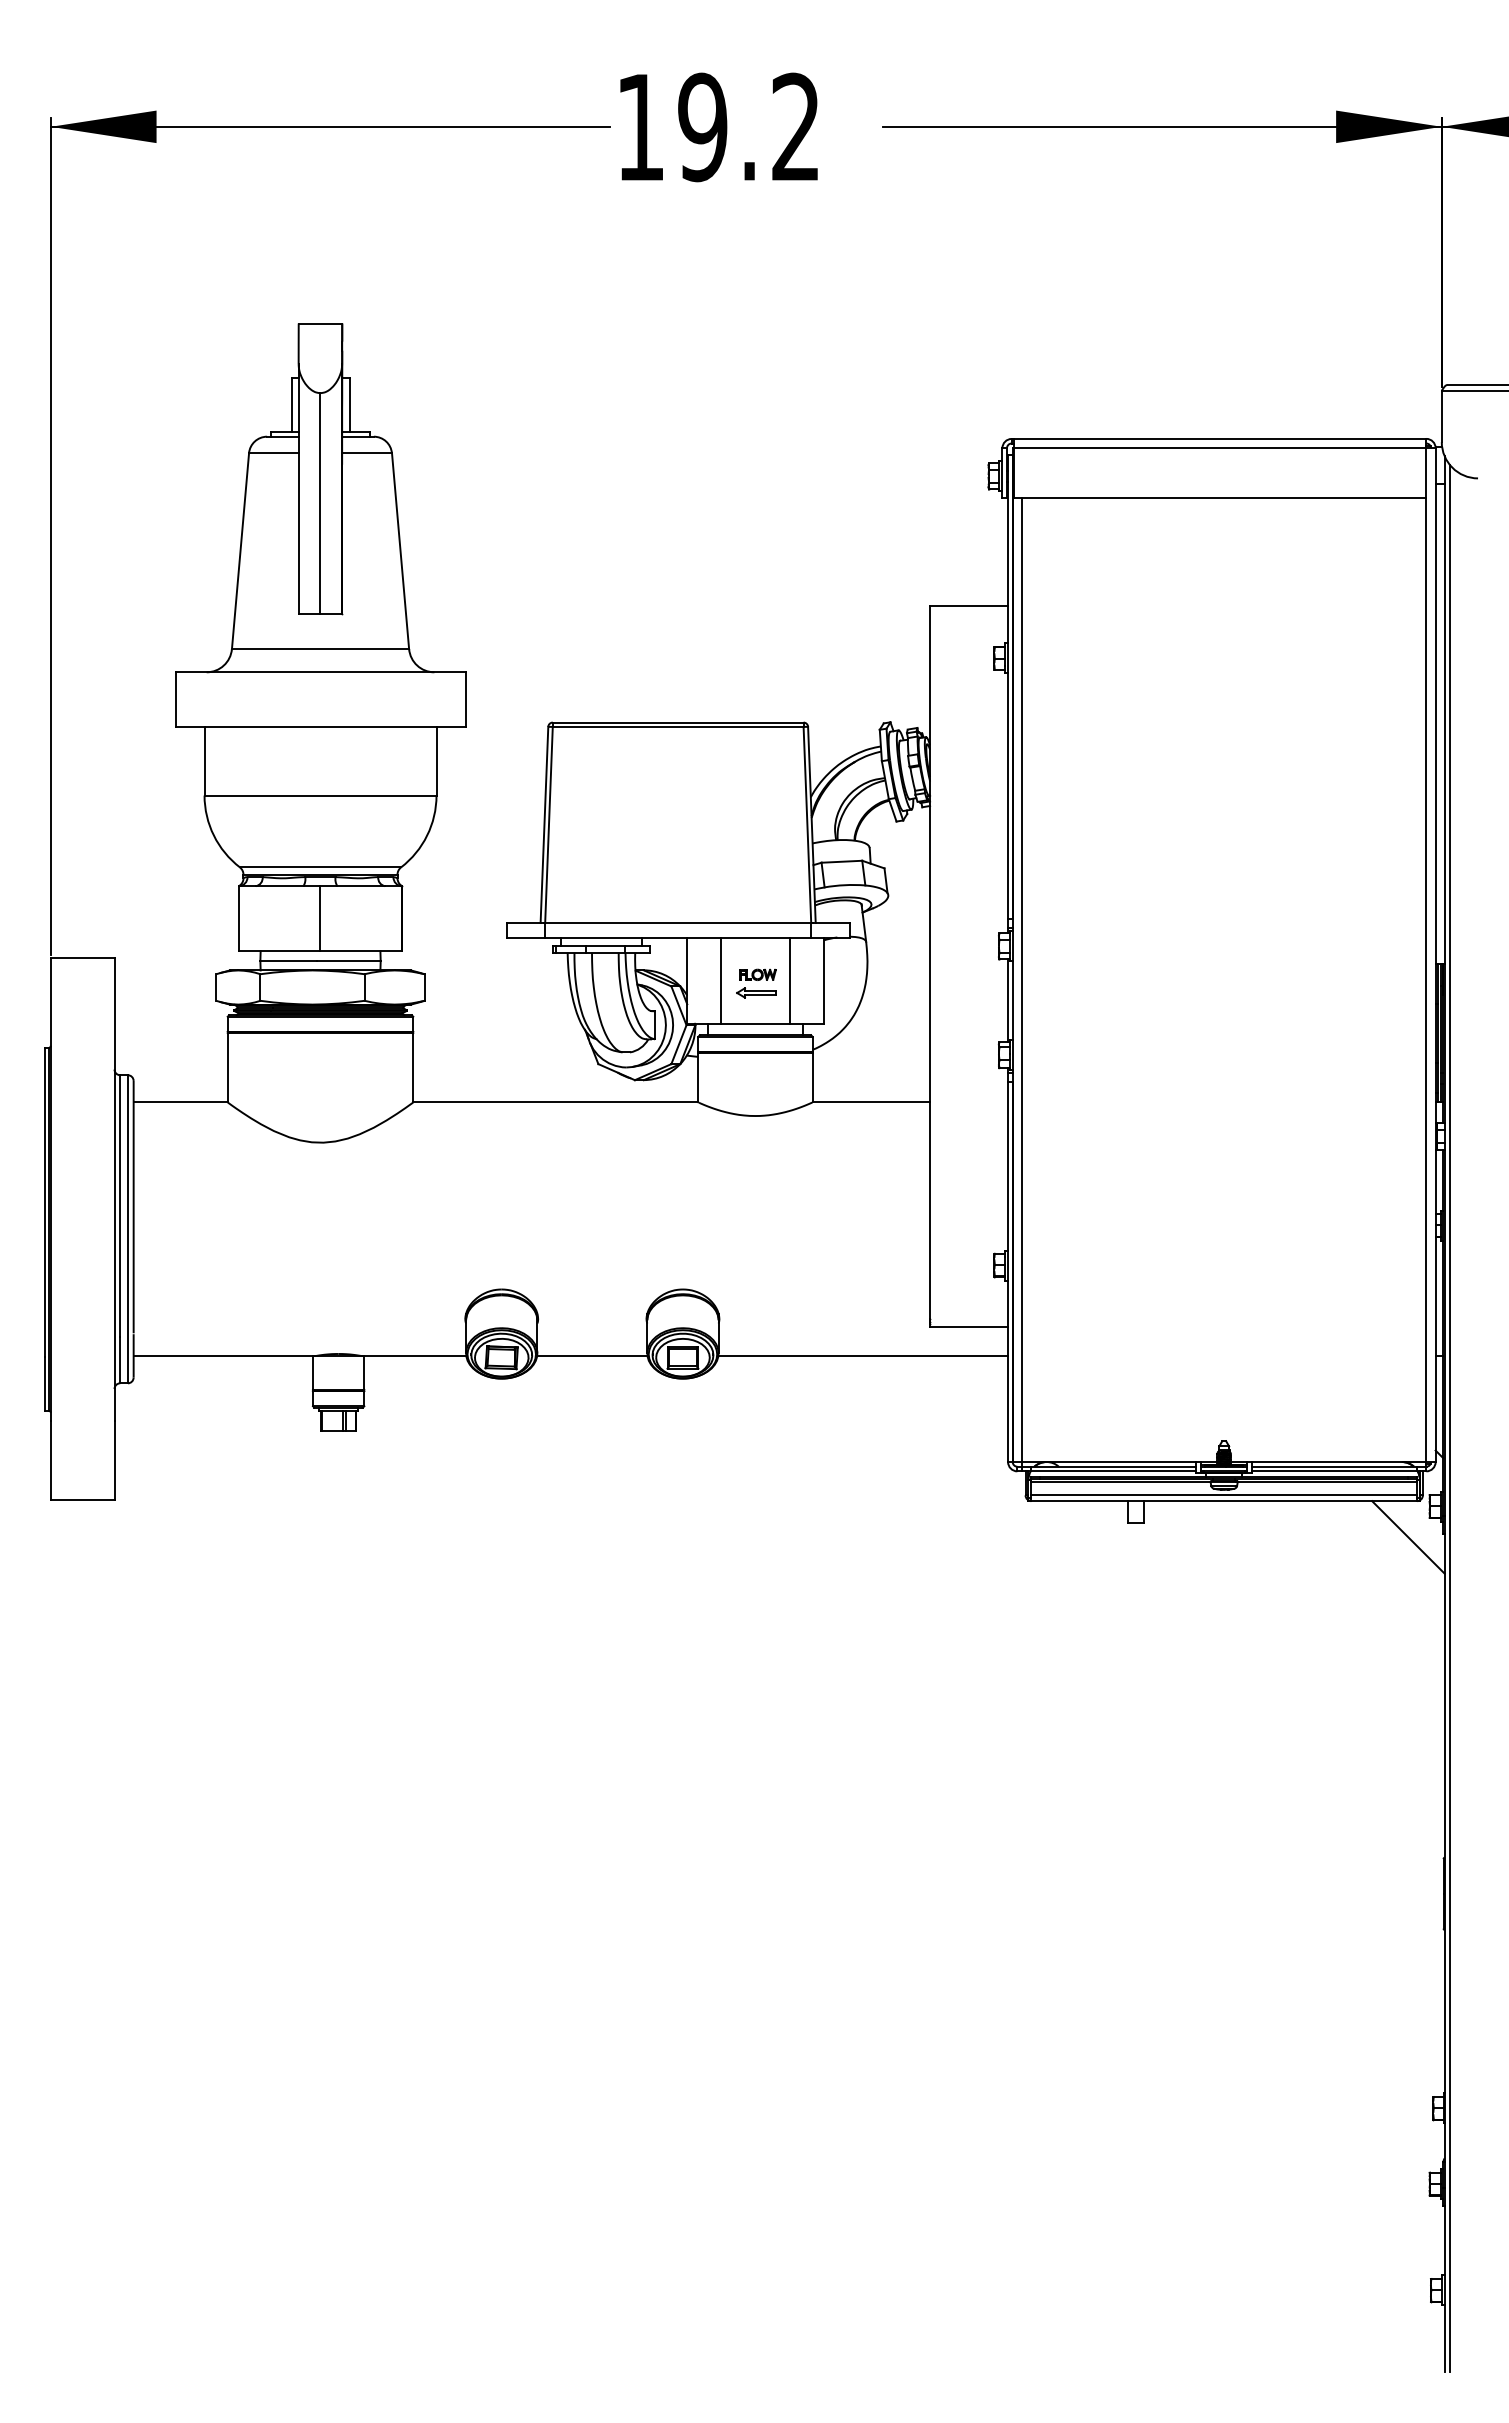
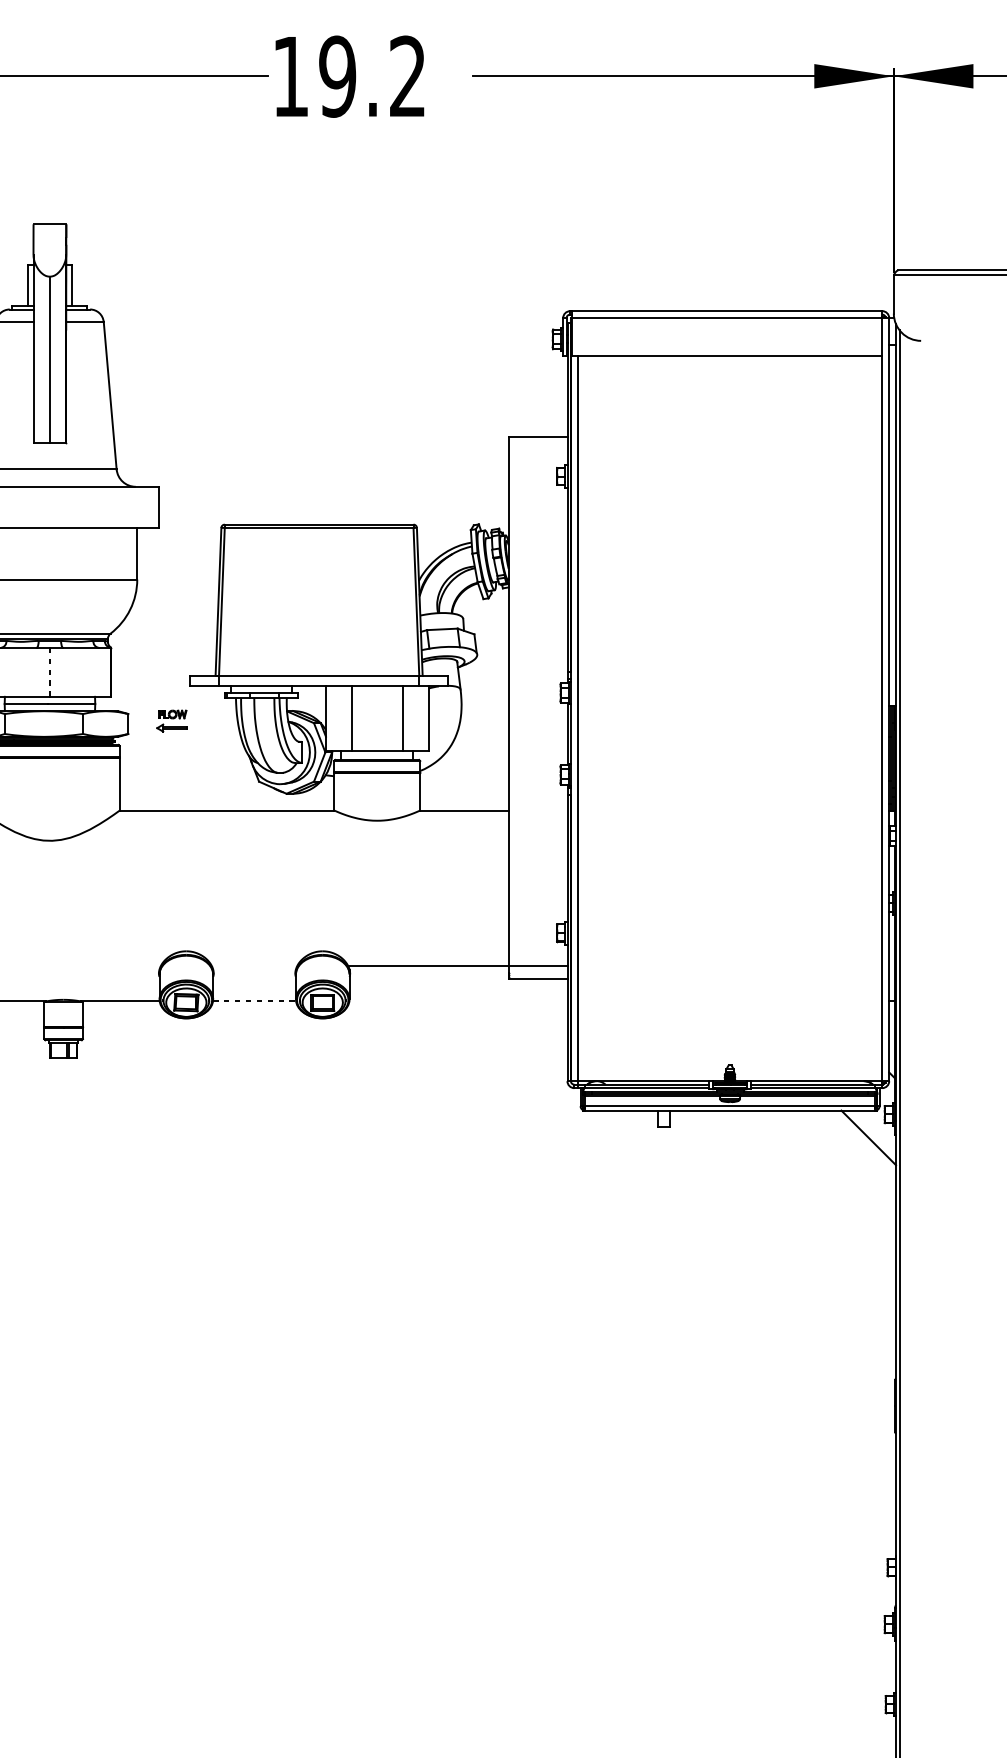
line: (320, 918) -> (49, 672), solid -> dashed
part: (756, 983) -> (171, 721), moved
line: (592, 1356) -> (254, 1001), solid -> dashed
line: (863, 1356) -> (458, 966), moved

